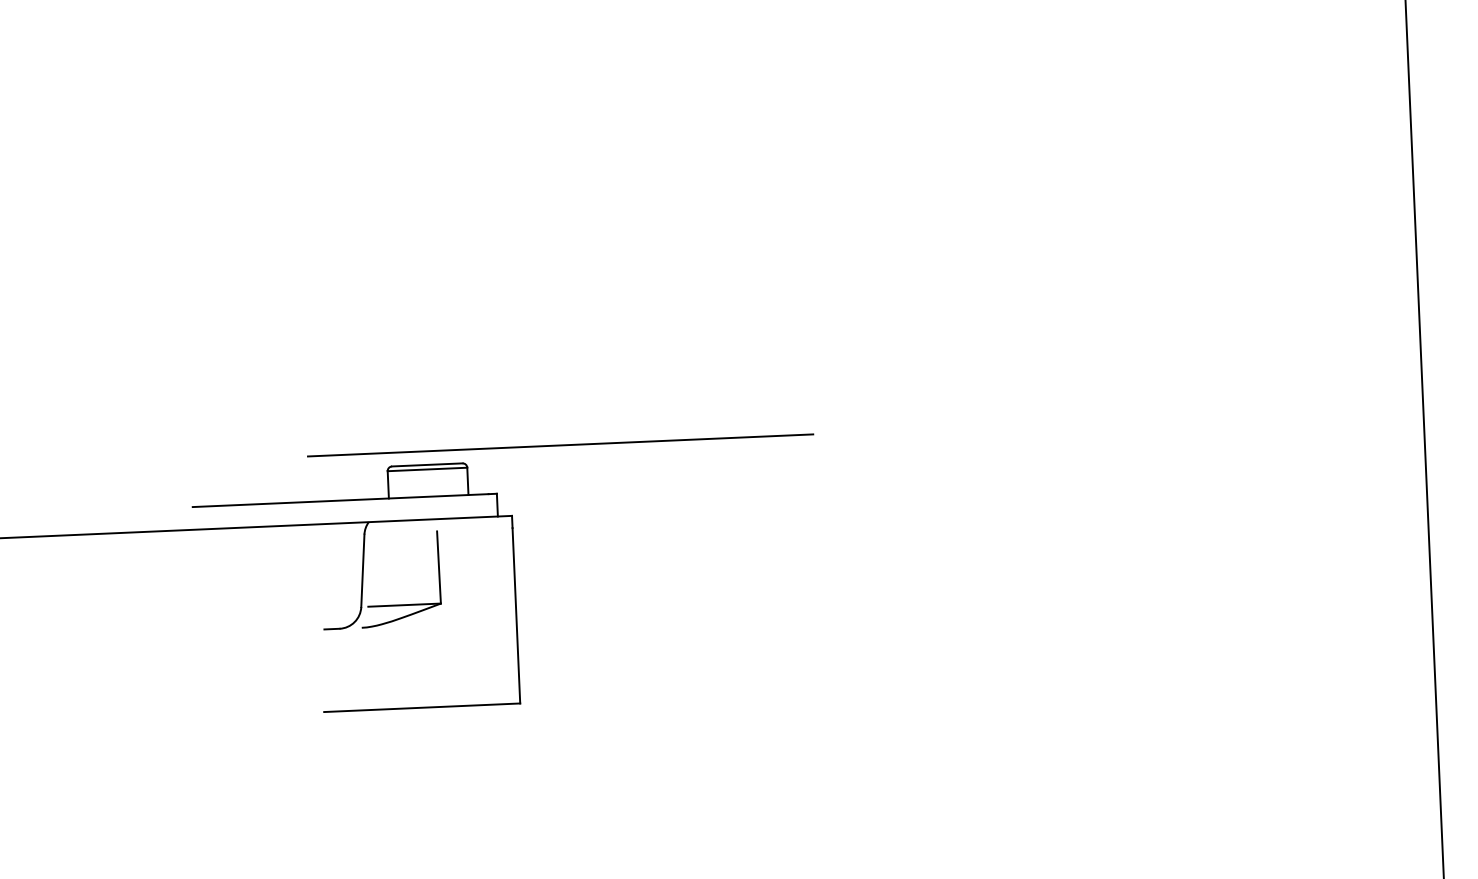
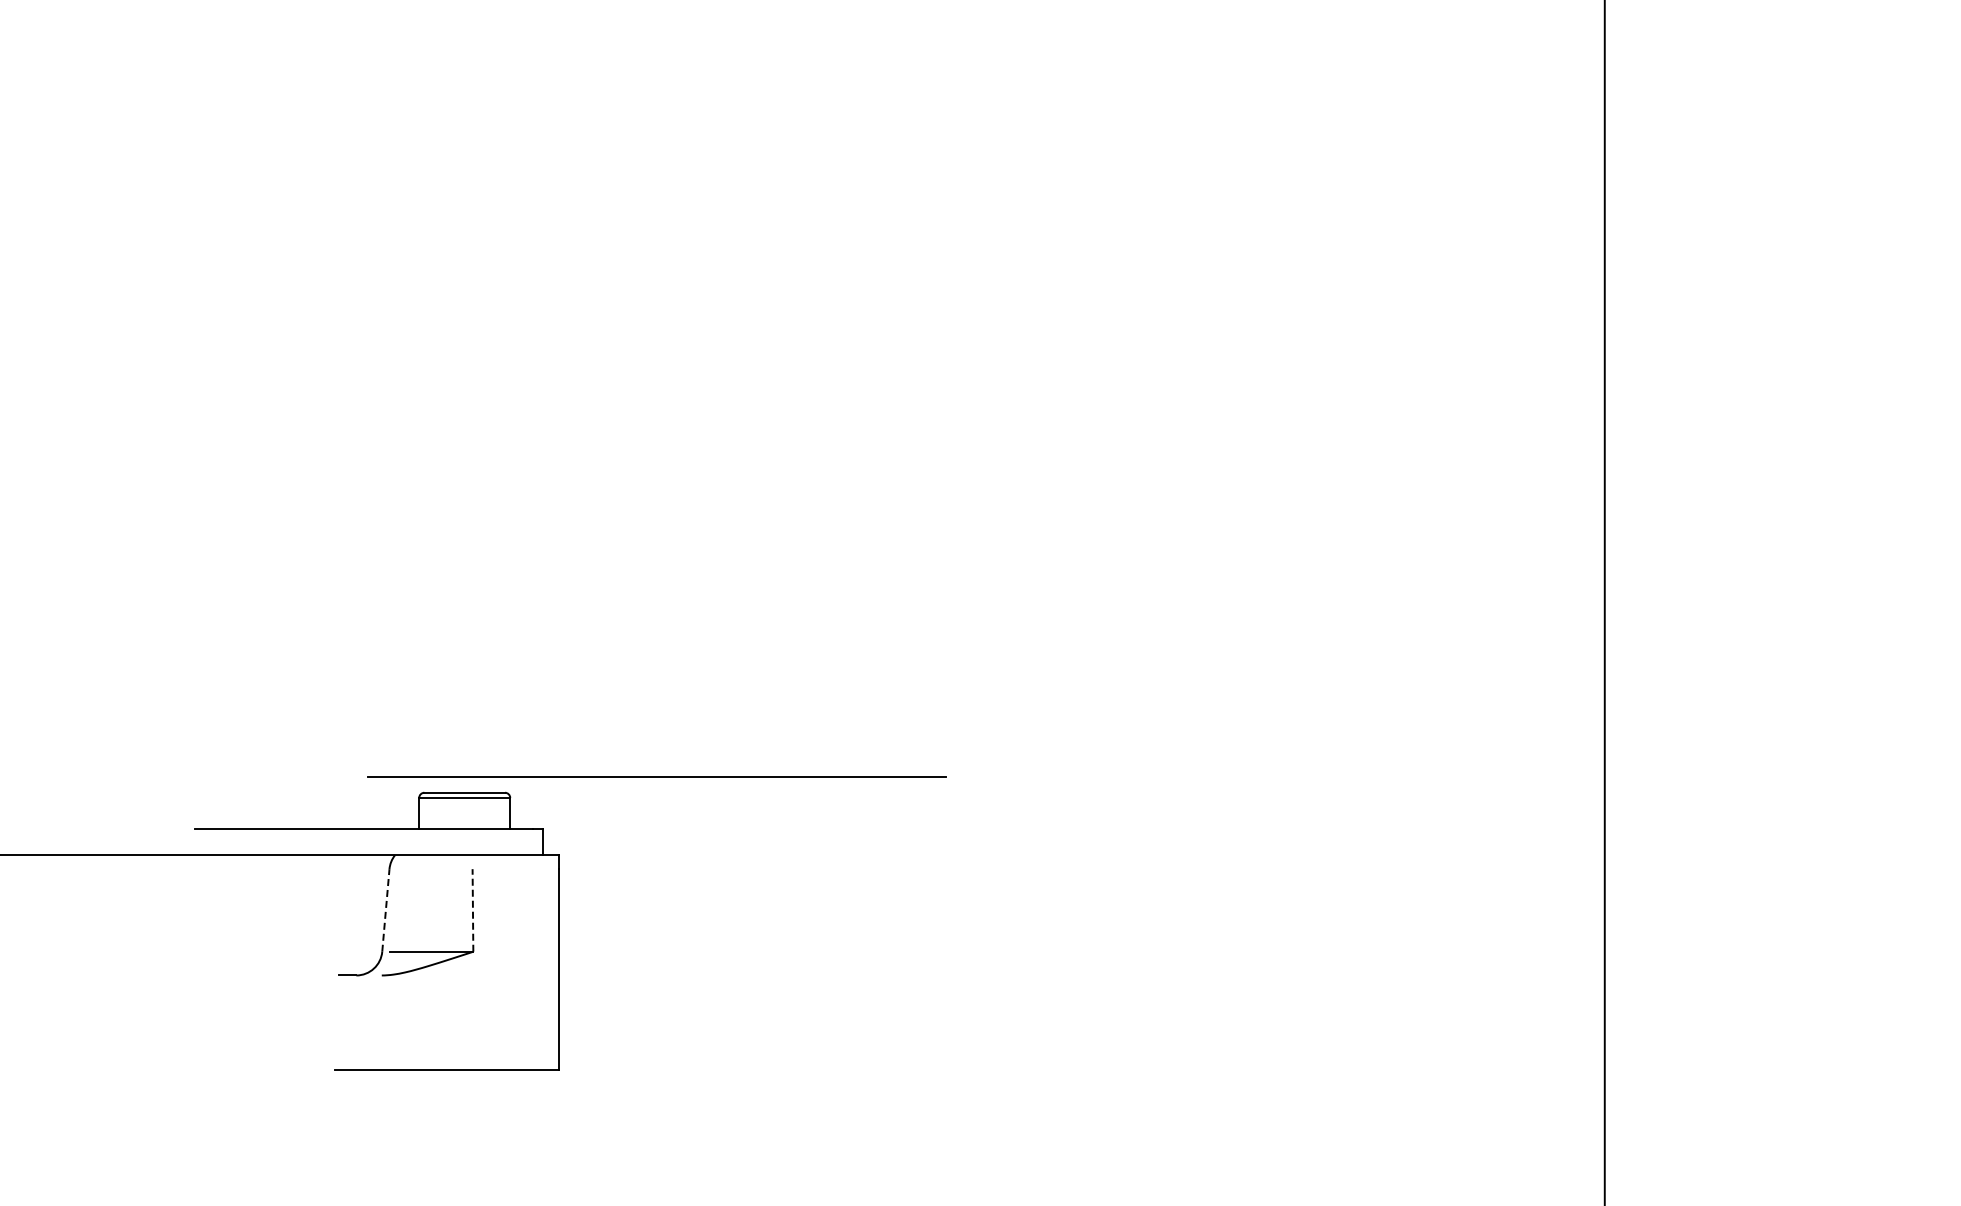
line: (560, 444) -> (656, 776), moved
line: (438, 566) -> (472, 909), solid -> dashed
line: (362, 569) -> (385, 909), solid -> dashed

